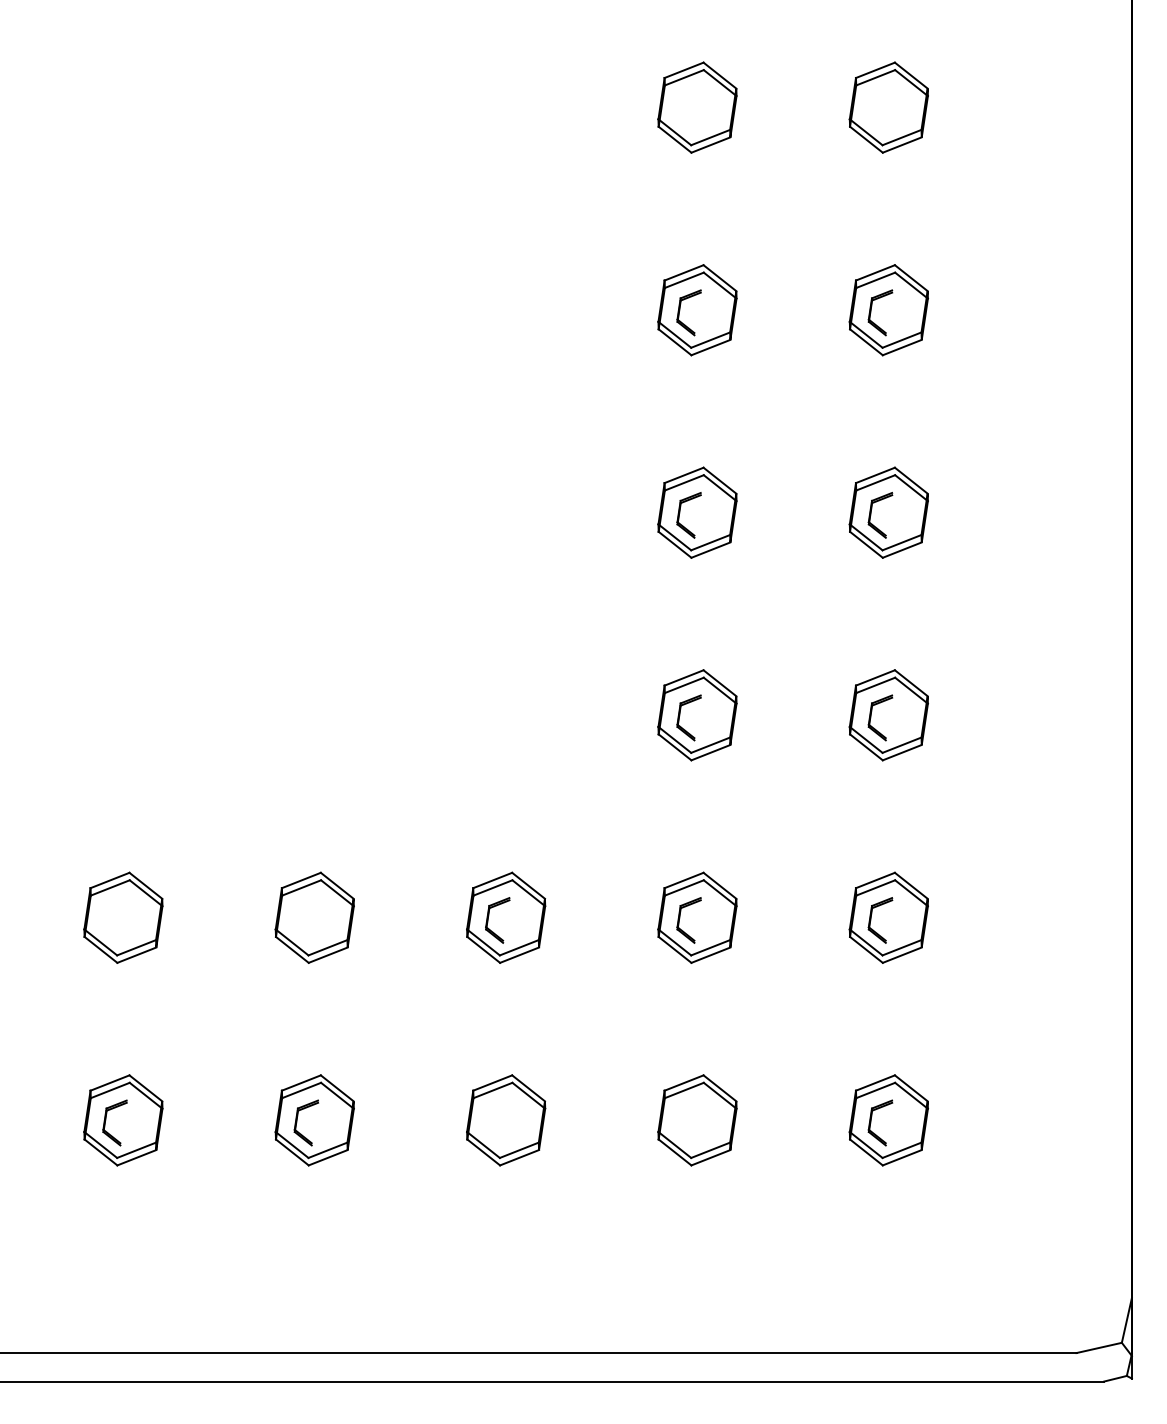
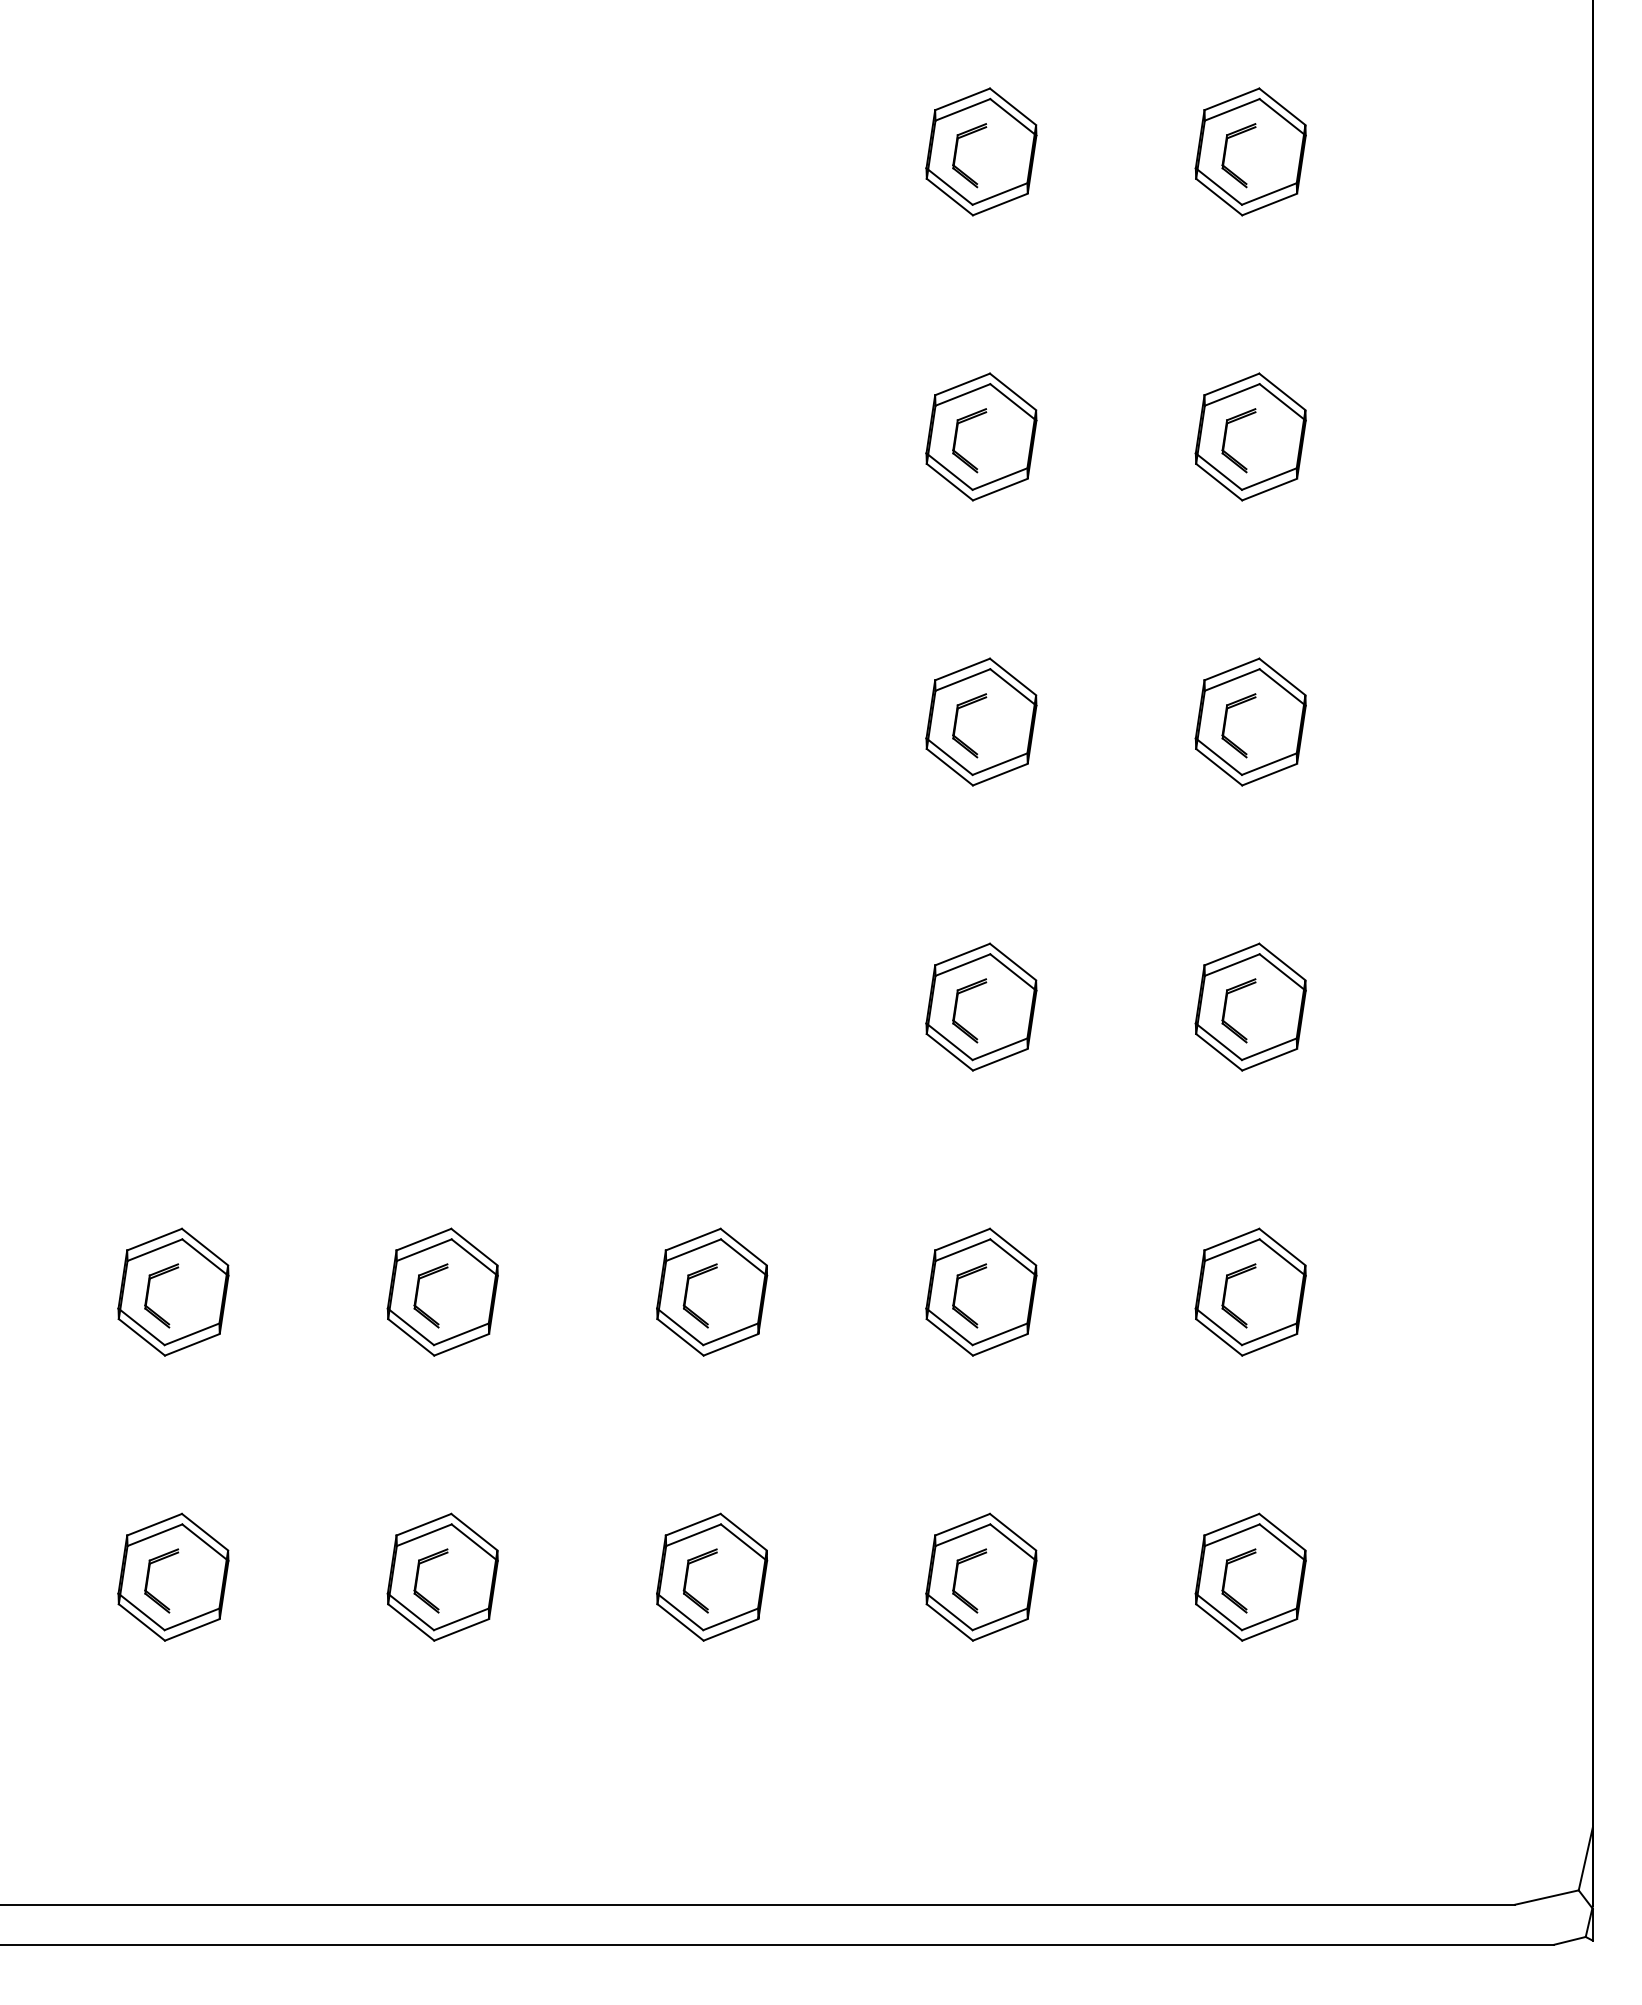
part: (871, 107) -> (1226, 151), added
part: (679, 110) -> (956, 155), added
part: (297, 917) -> (418, 1291), added
part: (105, 920) -> (148, 1295), added
part: (488, 1121) -> (687, 1579), added
part: (679, 1122) -> (956, 1580), added

